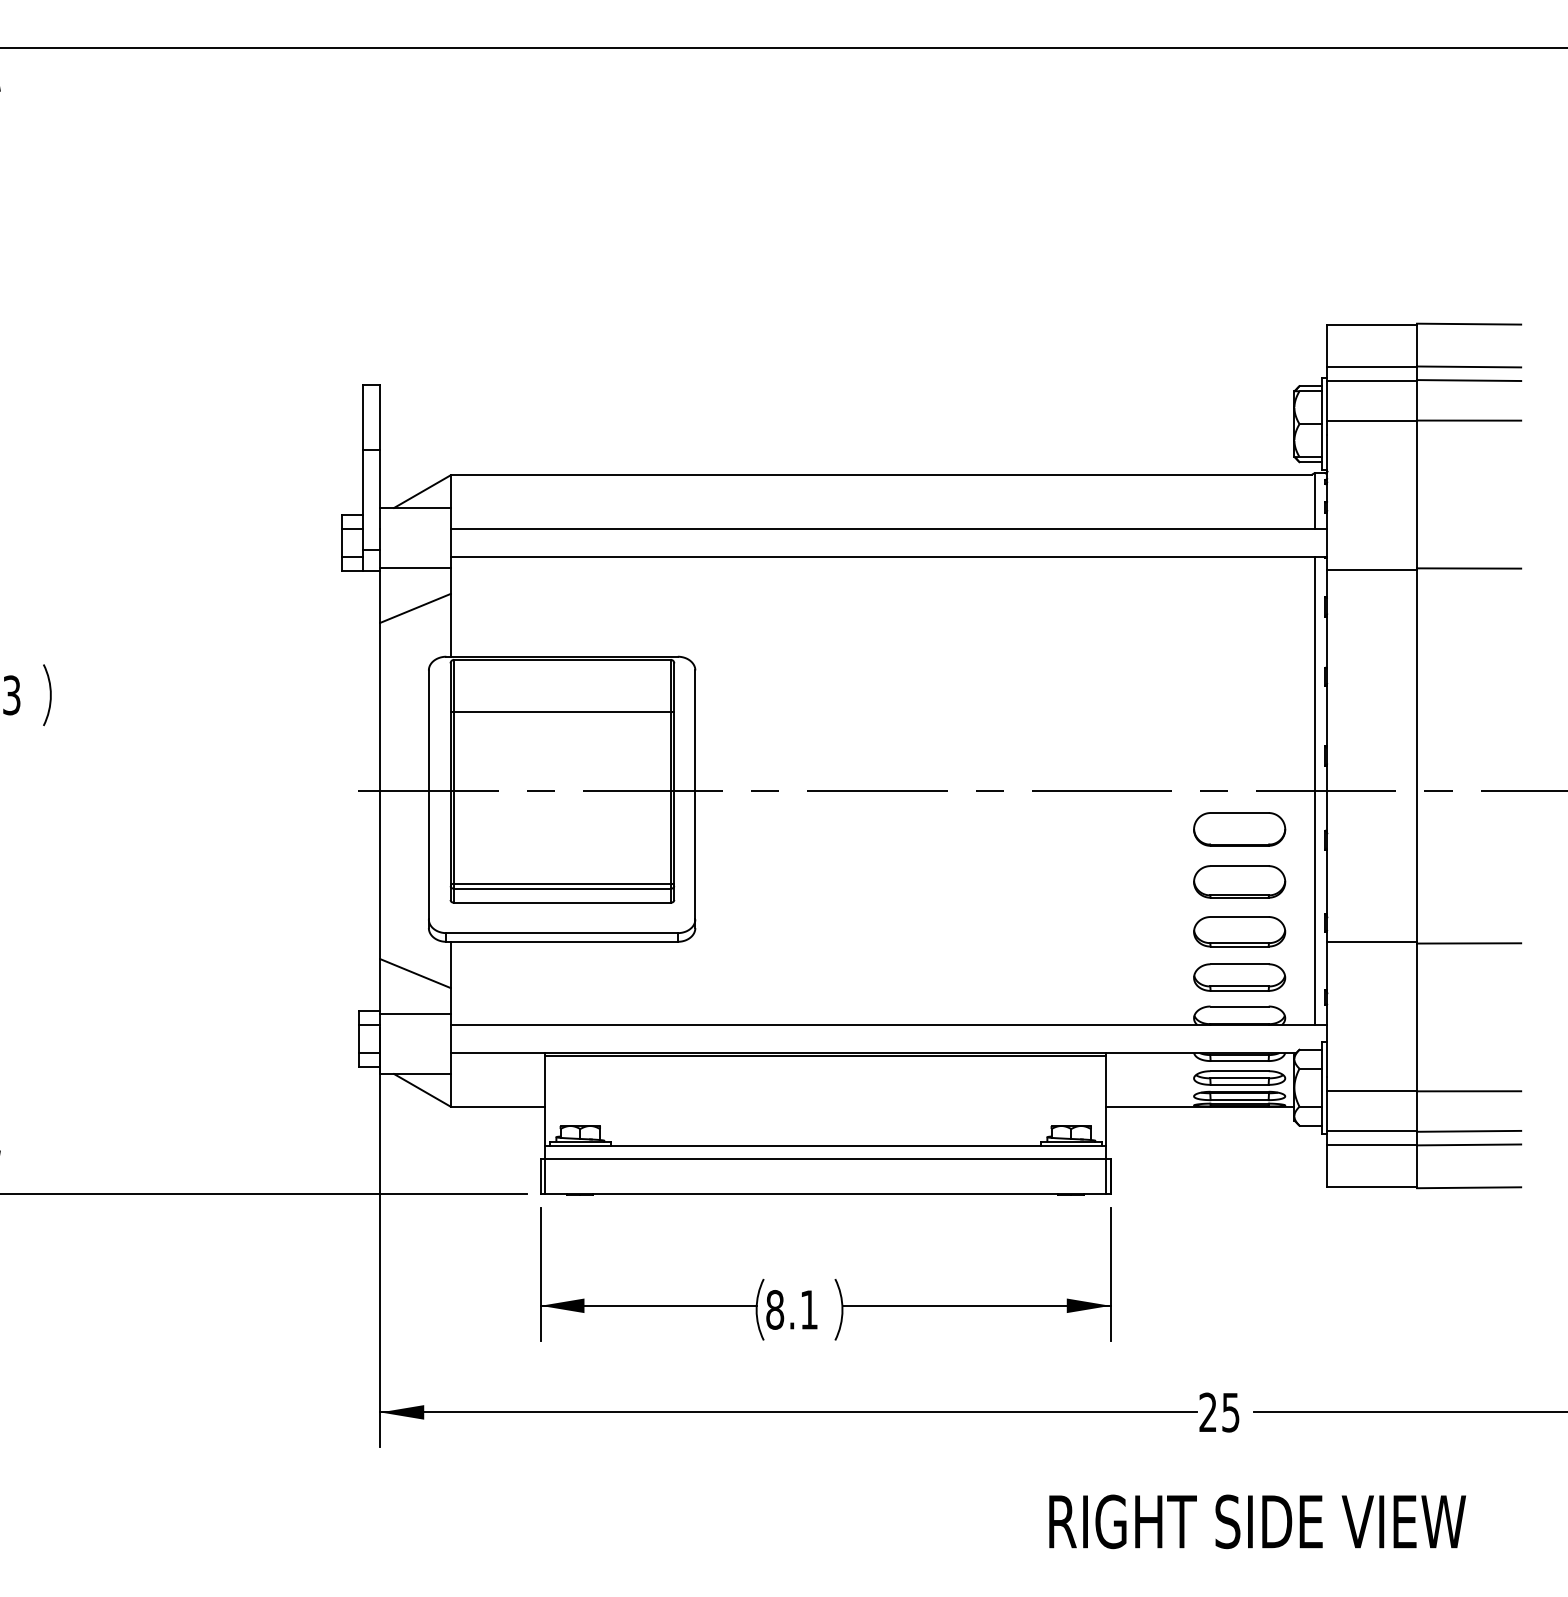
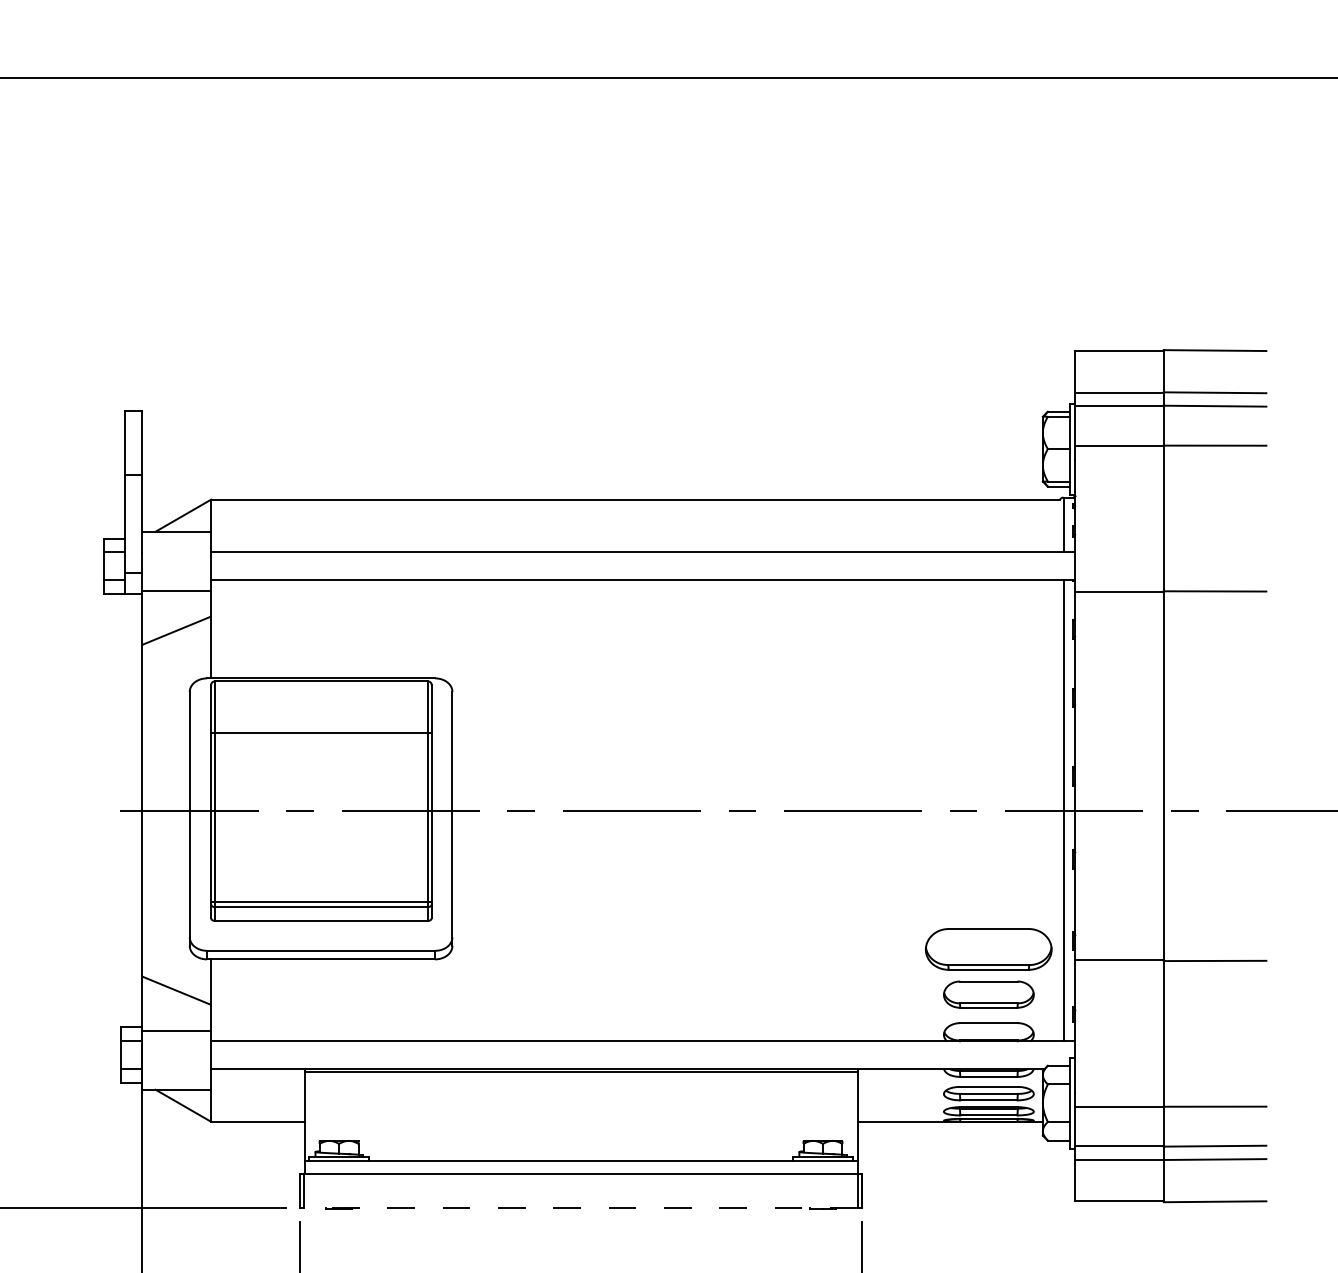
part: (1239, 829) -> (988, 848), removed
part: (1239, 881) -> (988, 899), removed
part: (1239, 931) -> (988, 949), size x1.4
line: (825, 1194) -> (580, 1208), solid -> dashed

